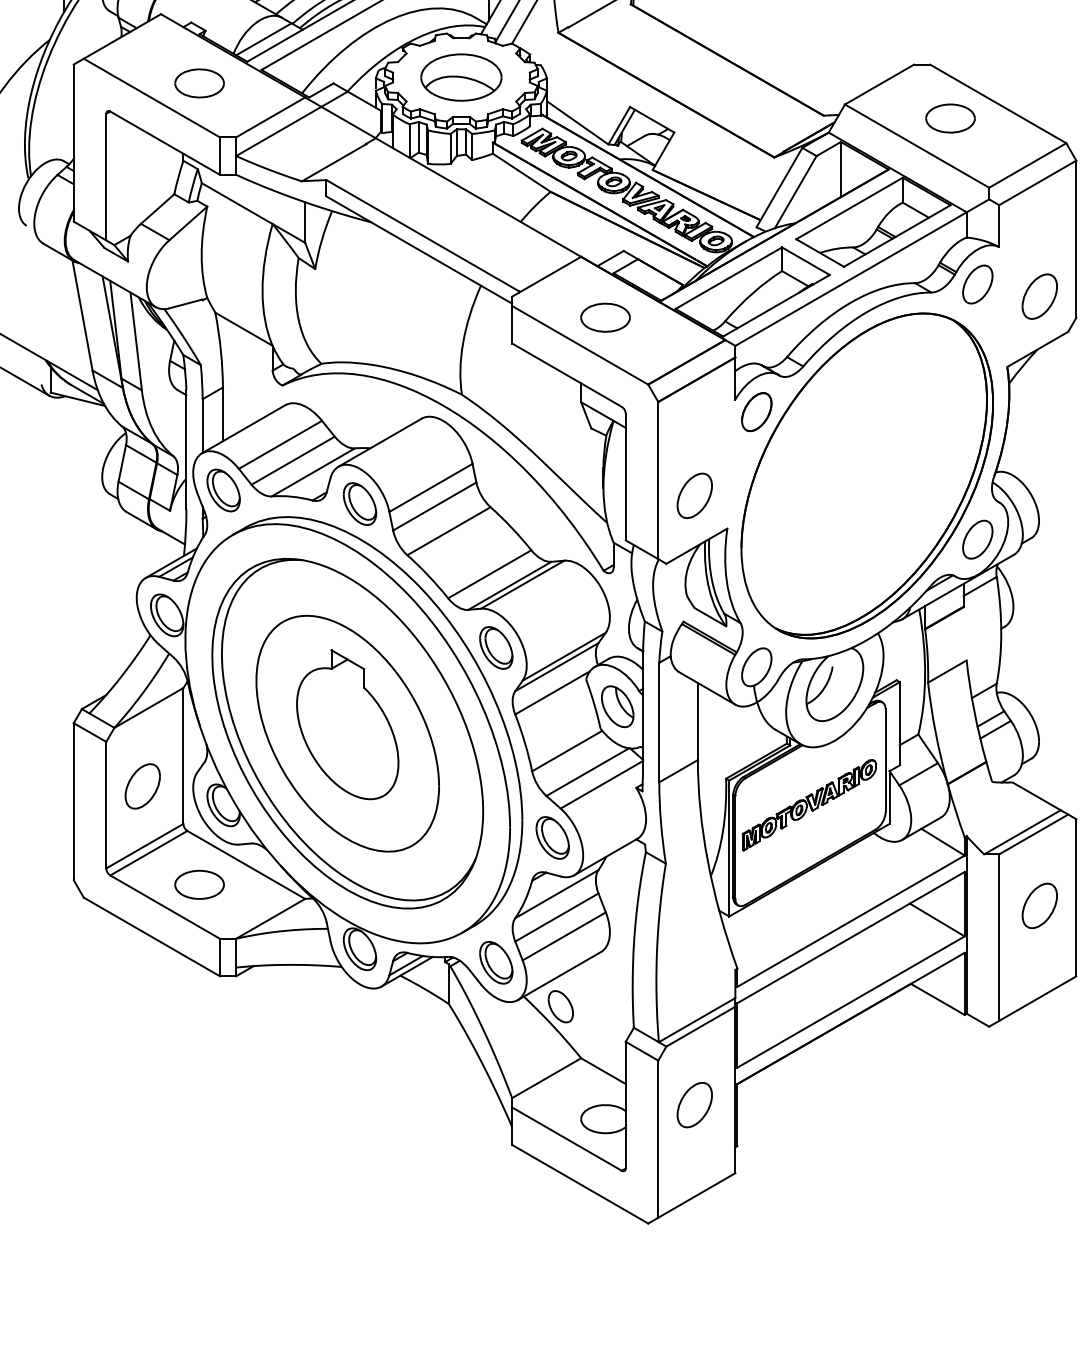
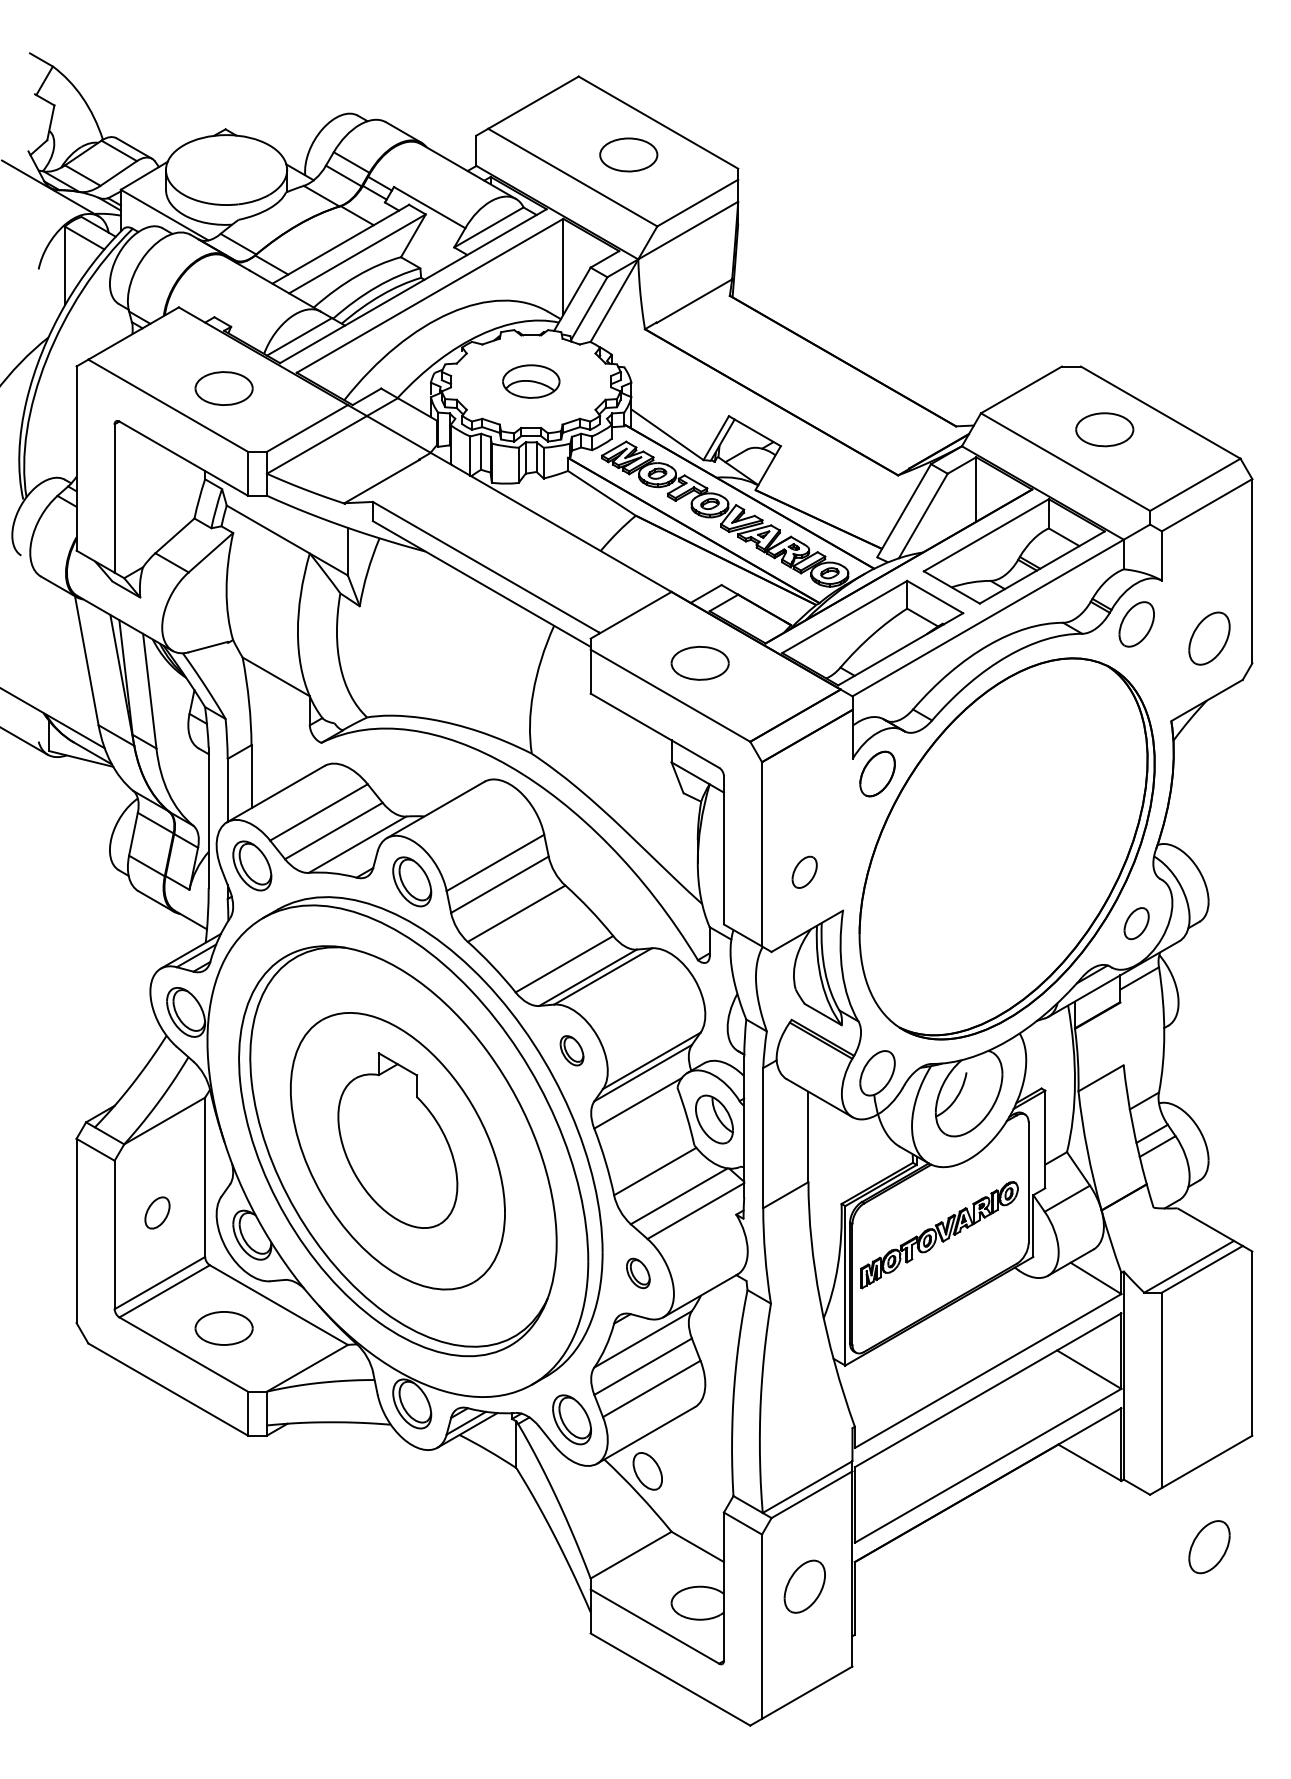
part: (461, 77) -> (531, 381), size x0.6
part: (694, 496) -> (804, 872), size x0.6
part: (977, 539) -> (1136, 923), size x0.7
part: (495, 647) -> (571, 1050), size x0.6
part: (142, 785) -> (157, 1212), size x0.6
part: (552, 838) -> (638, 1273), size x0.6
part: (1039, 906) -> (1209, 1547), moved

